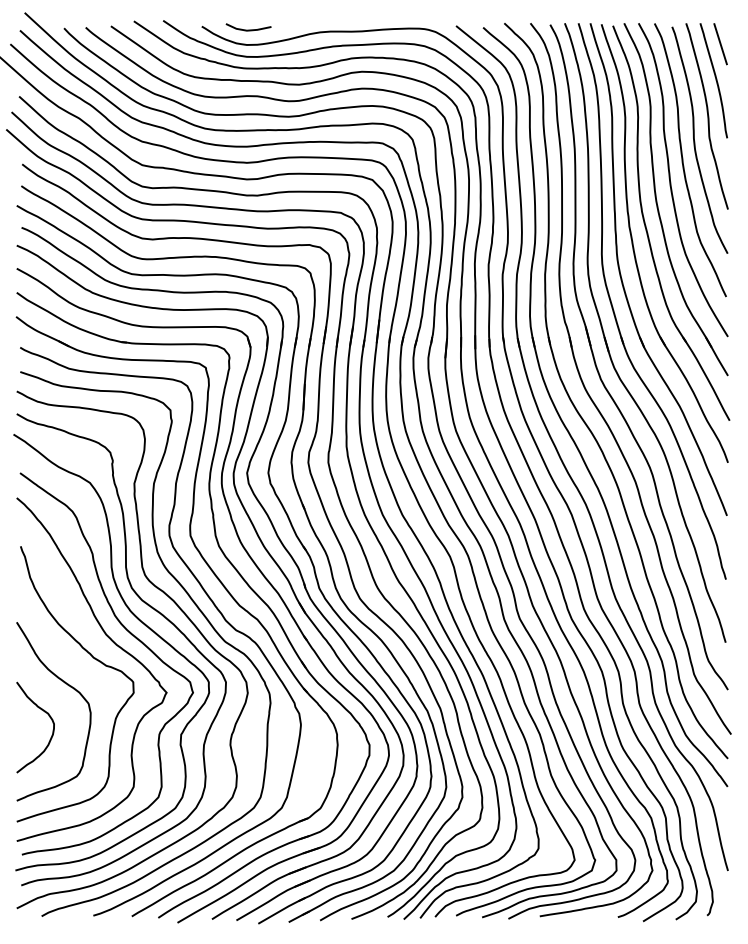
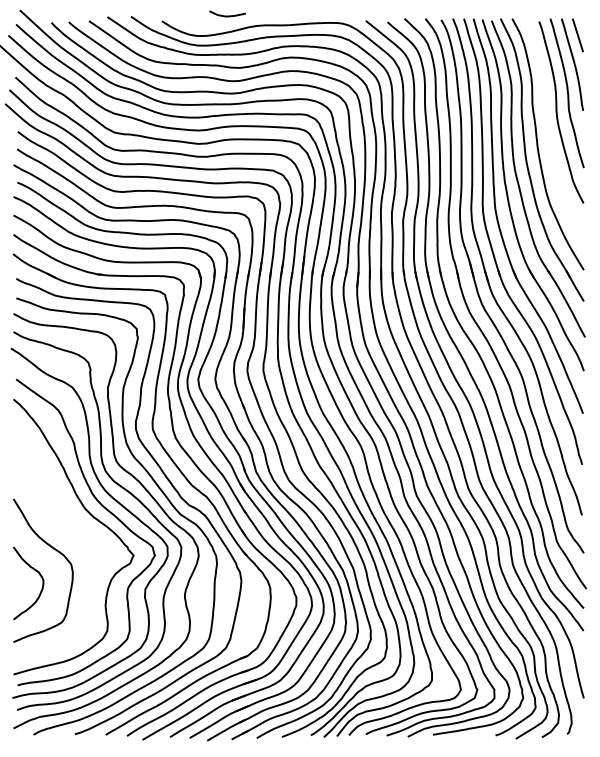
line: (248, 29) -> (227, 15), moved
curve: (683, 160) -> (548, 128), removed
curve: (94, 659) -> (75, 528), removed

